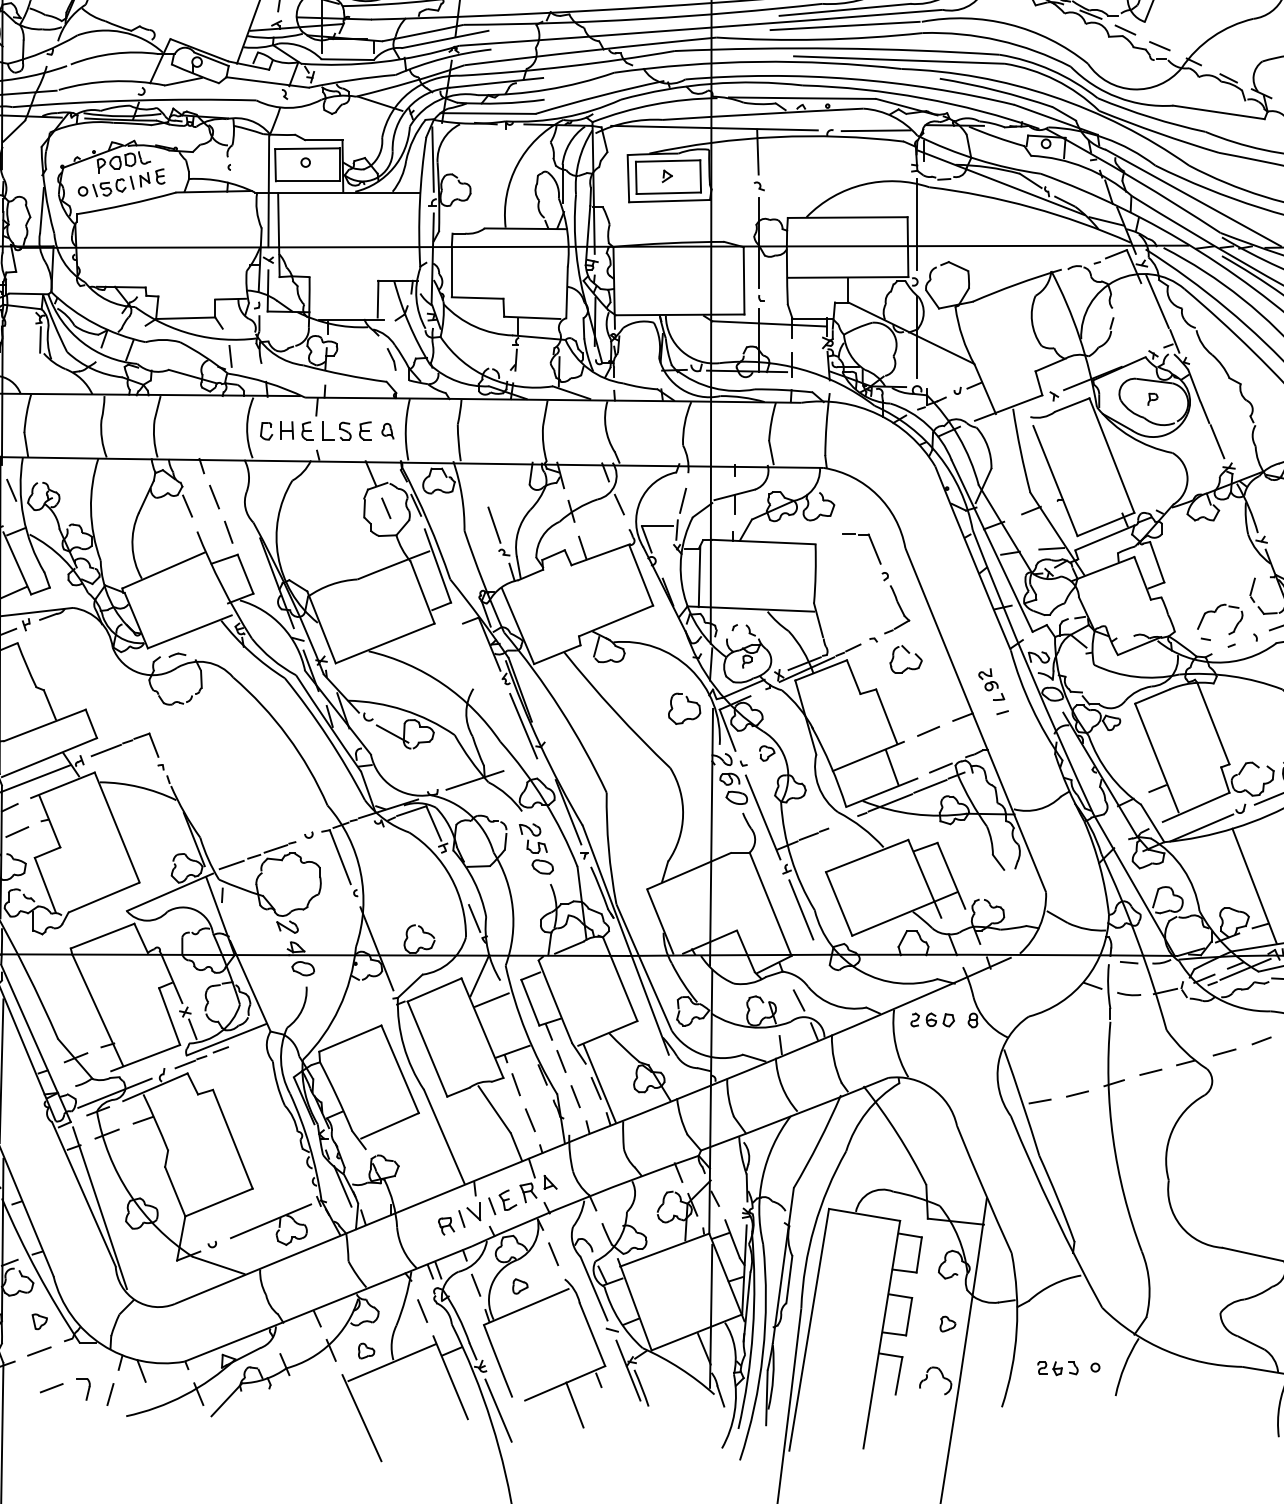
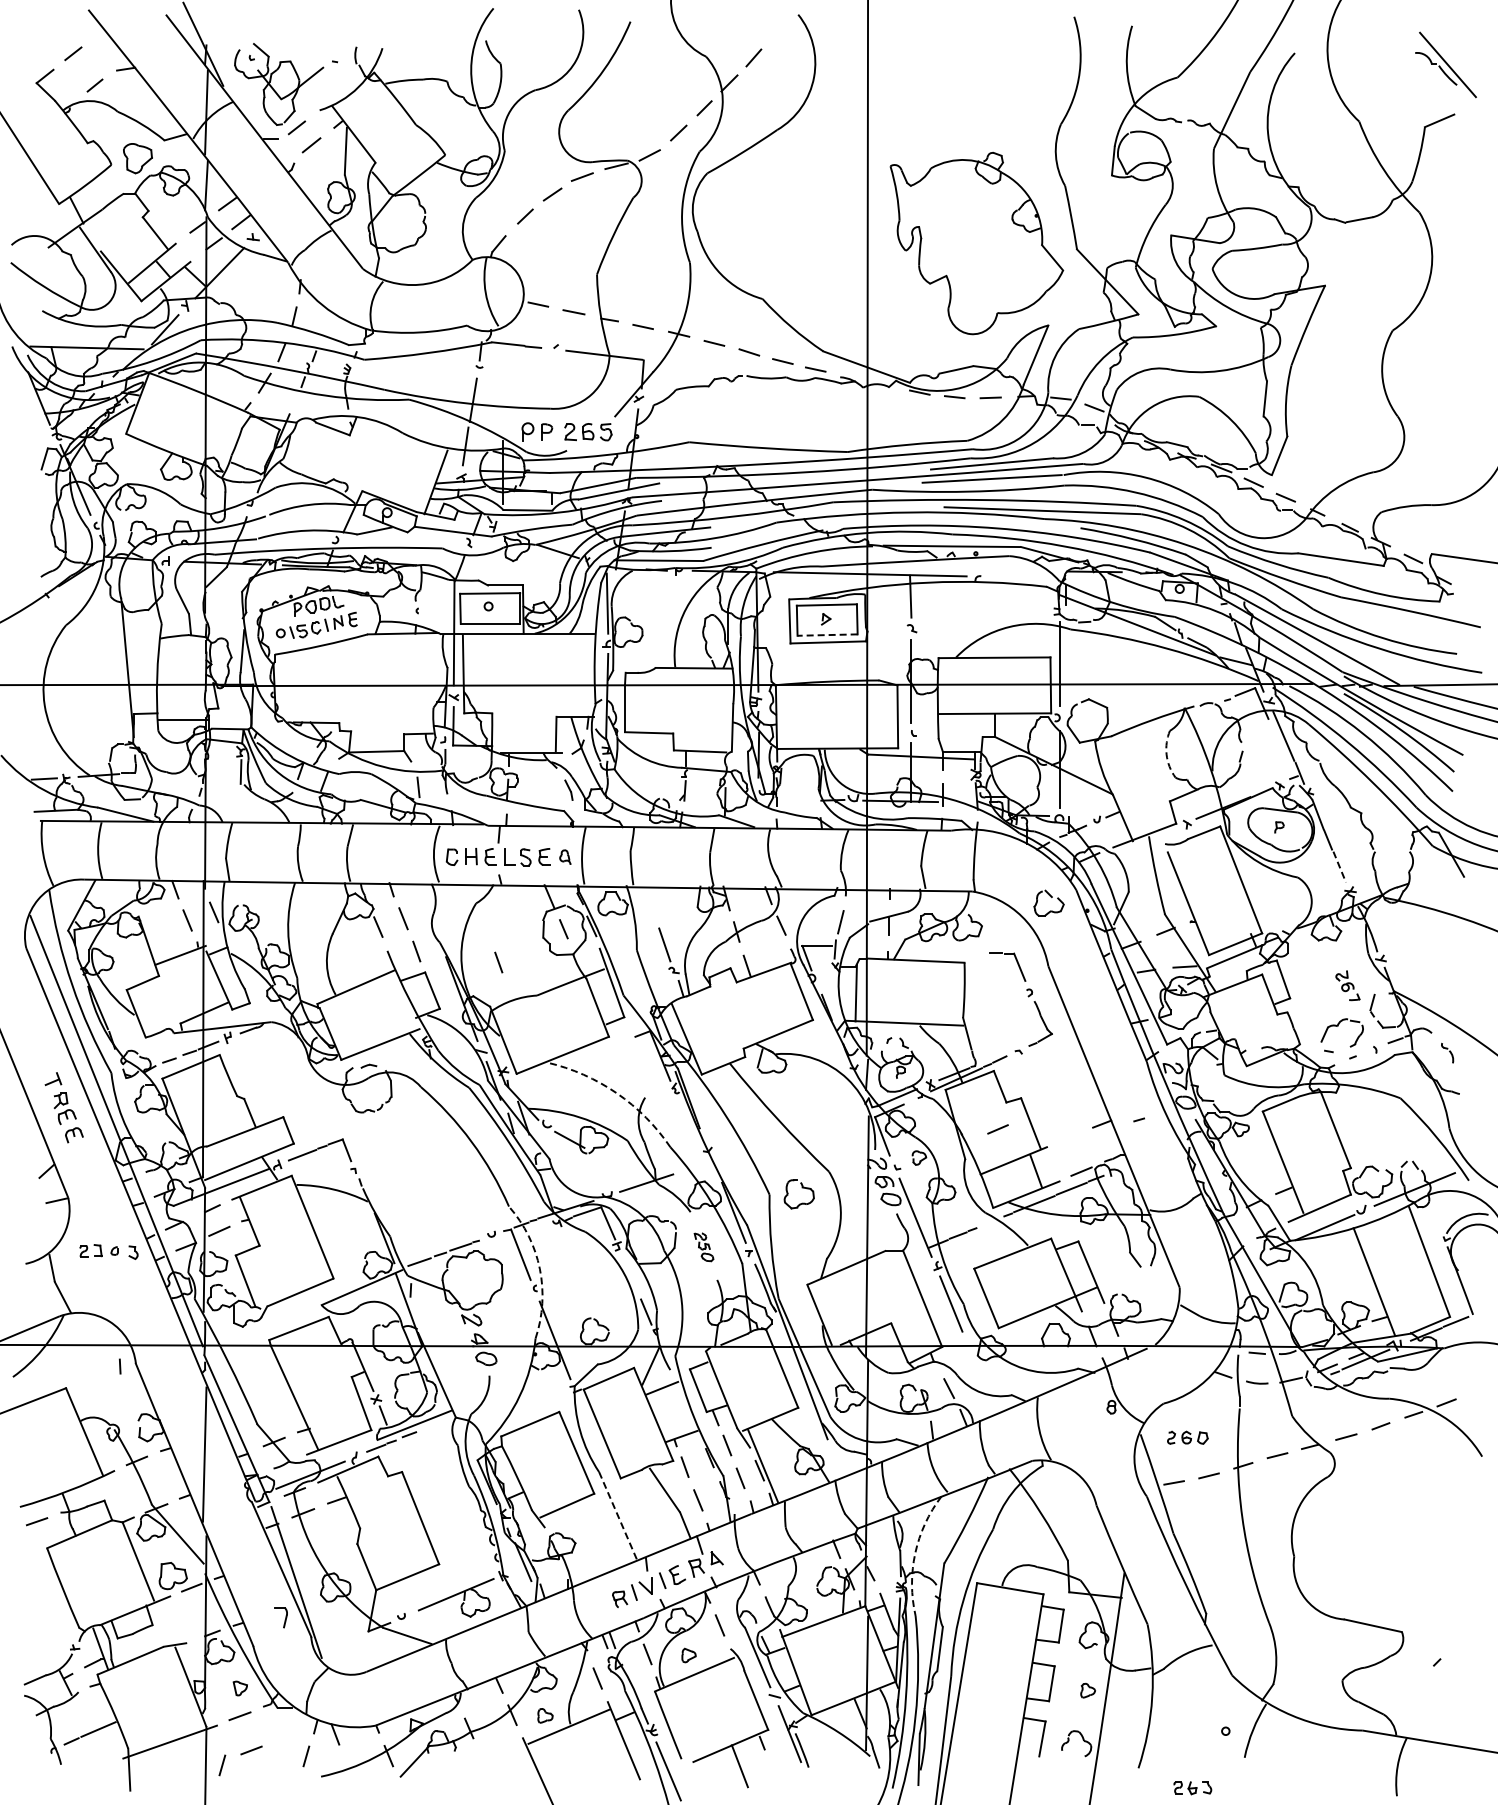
line: (875, 130) -> (1020, 576), removed
line: (668, 193) -> (827, 635), solid -> dashed
arc: (1031, 321) -> (1166, 754), solid -> dashed
line: (1217, 442) -> (1339, 867), solid -> dashed
line: (316, 544) -> (498, 962), added
part: (905, 658) -> (1048, 902), moved
arc: (442, 684) -> (616, 1093), solid -> dashed
part: (991, 684) -> (1347, 985), moved
part: (688, 702) -> (802, 1188), moved
line: (523, 726) -> (691, 1132), removed
line: (928, 731) -> (997, 1129), moved
part: (535, 849) -> (703, 1247), size x0.6
arc: (360, 872) -> (539, 1269), solid -> dashed
part: (932, 1019) -> (1187, 1437), moved
line: (444, 1136) -> (618, 1515), solid -> dashed
arc: (763, 1177) -> (915, 1553), solid -> dashed
part: (1057, 1368) -> (1192, 1788), moved
part: (82, 1389) -> (280, 1617), moved
line: (20, 1404) -> (222, 1765), added

